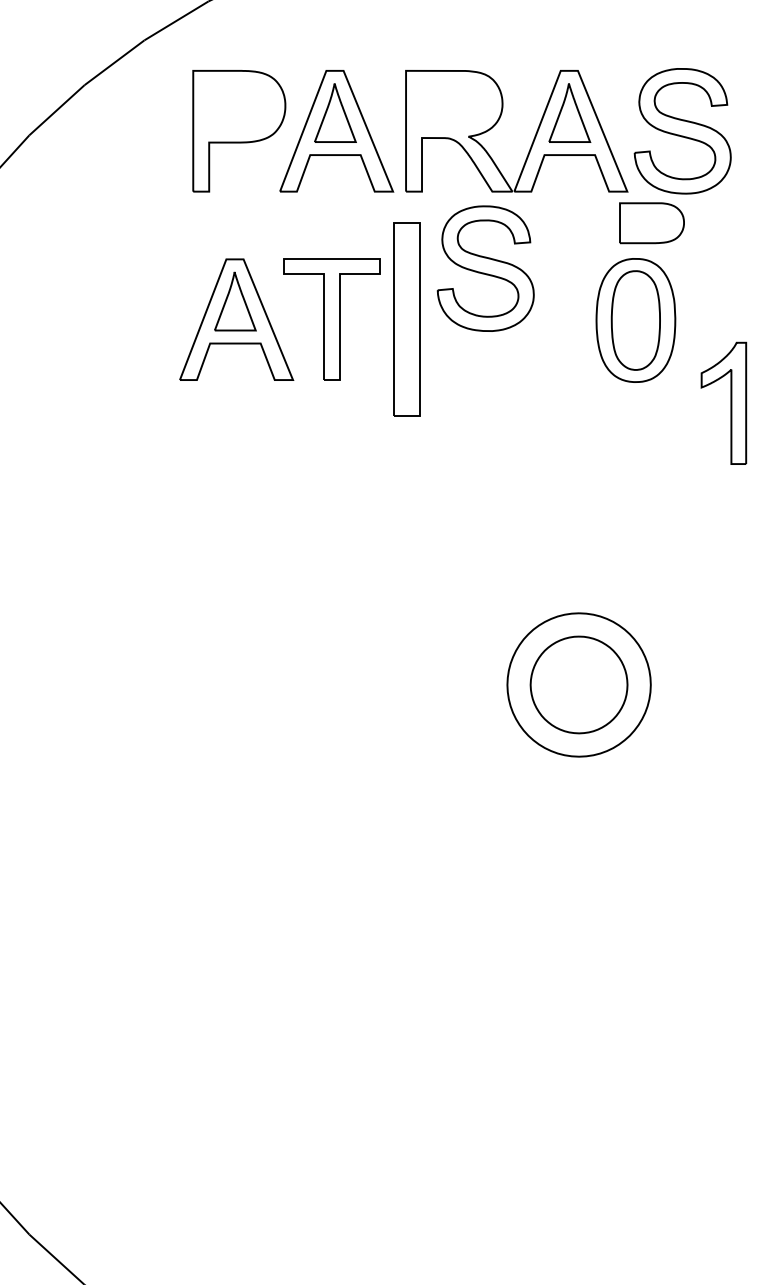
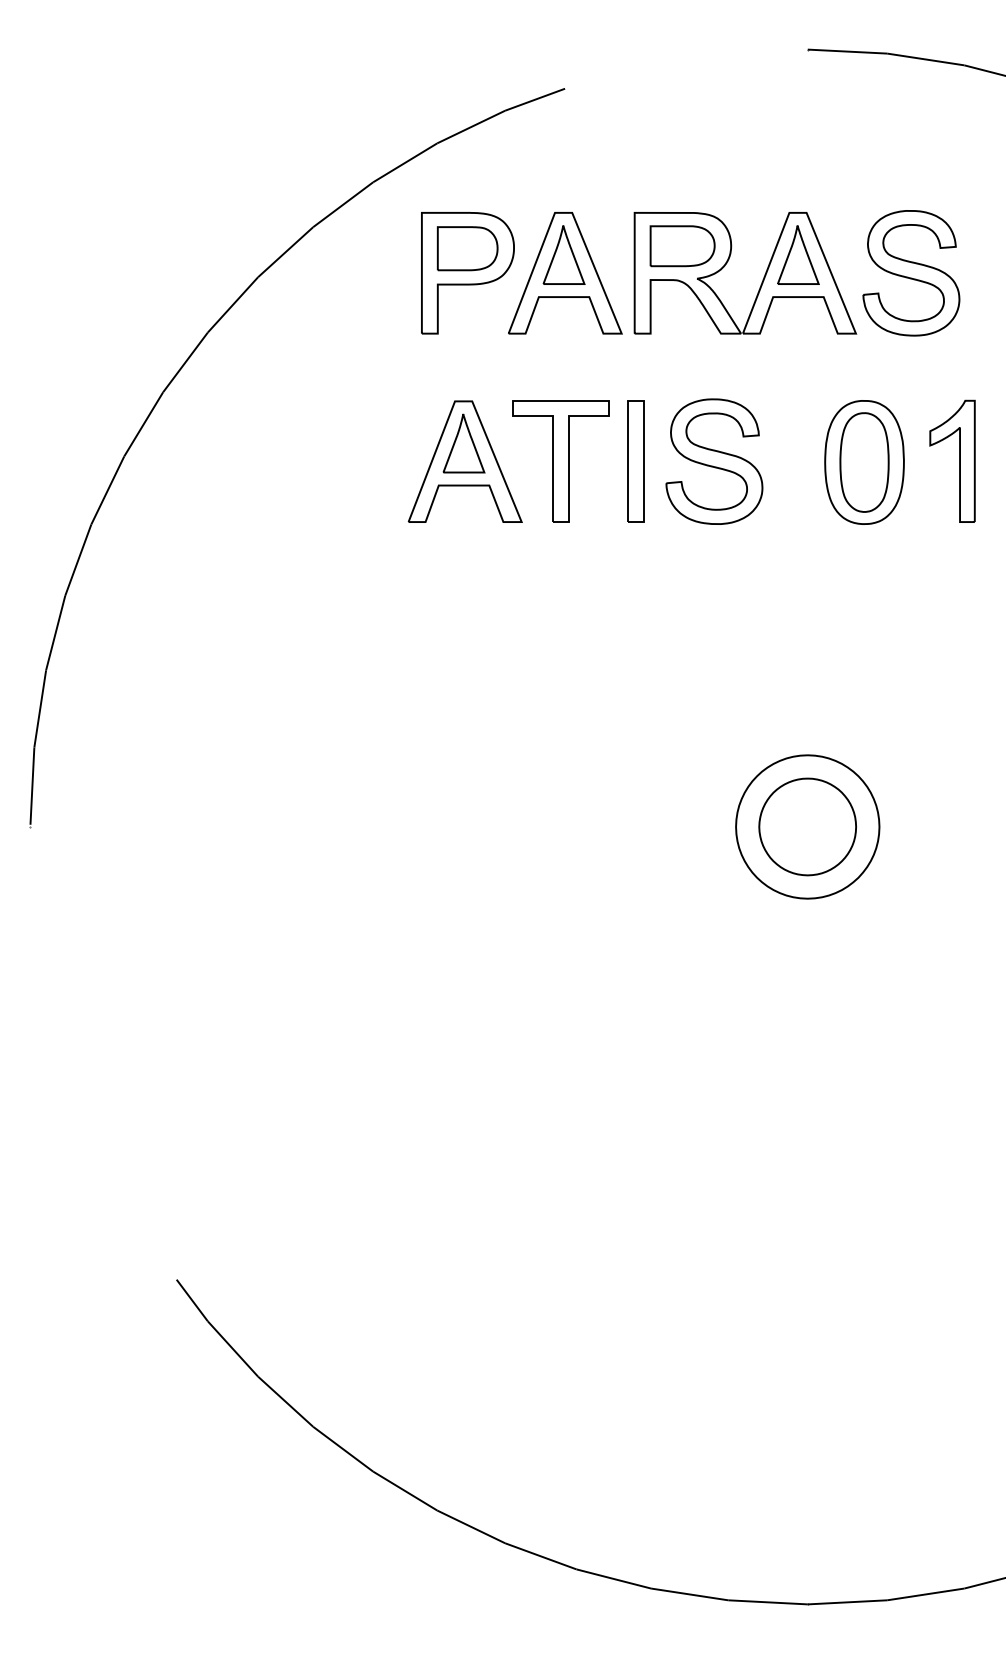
part: (238, 106) -> (467, 248), added
part: (651, 223) -> (682, 246), moved
part: (485, 268) -> (714, 461), moved
part: (406, 319) -> (635, 461), size x0.62
part: (730, 402) -> (959, 460), moved

